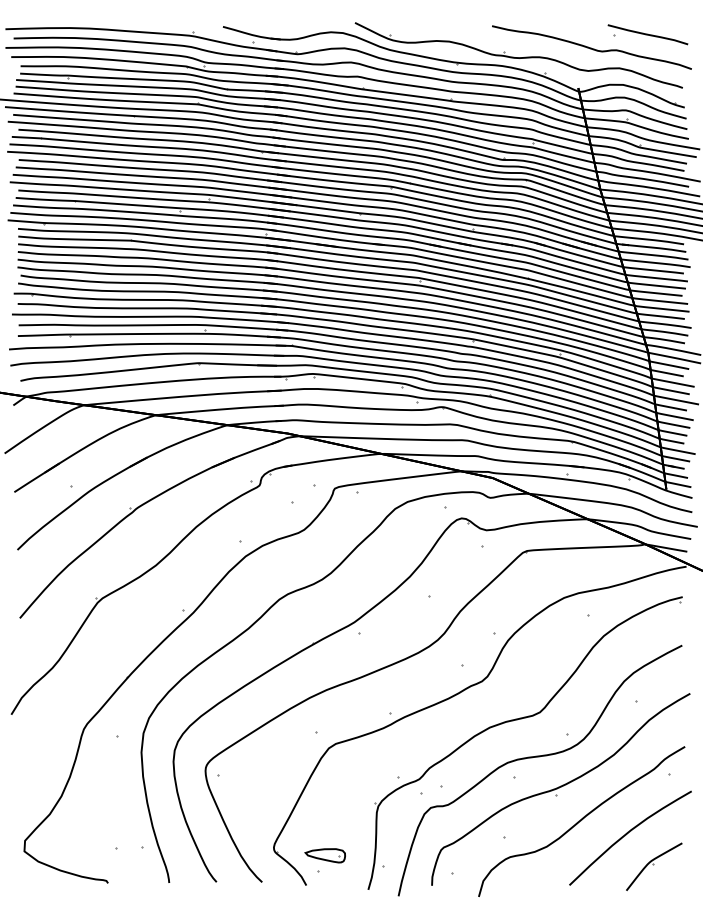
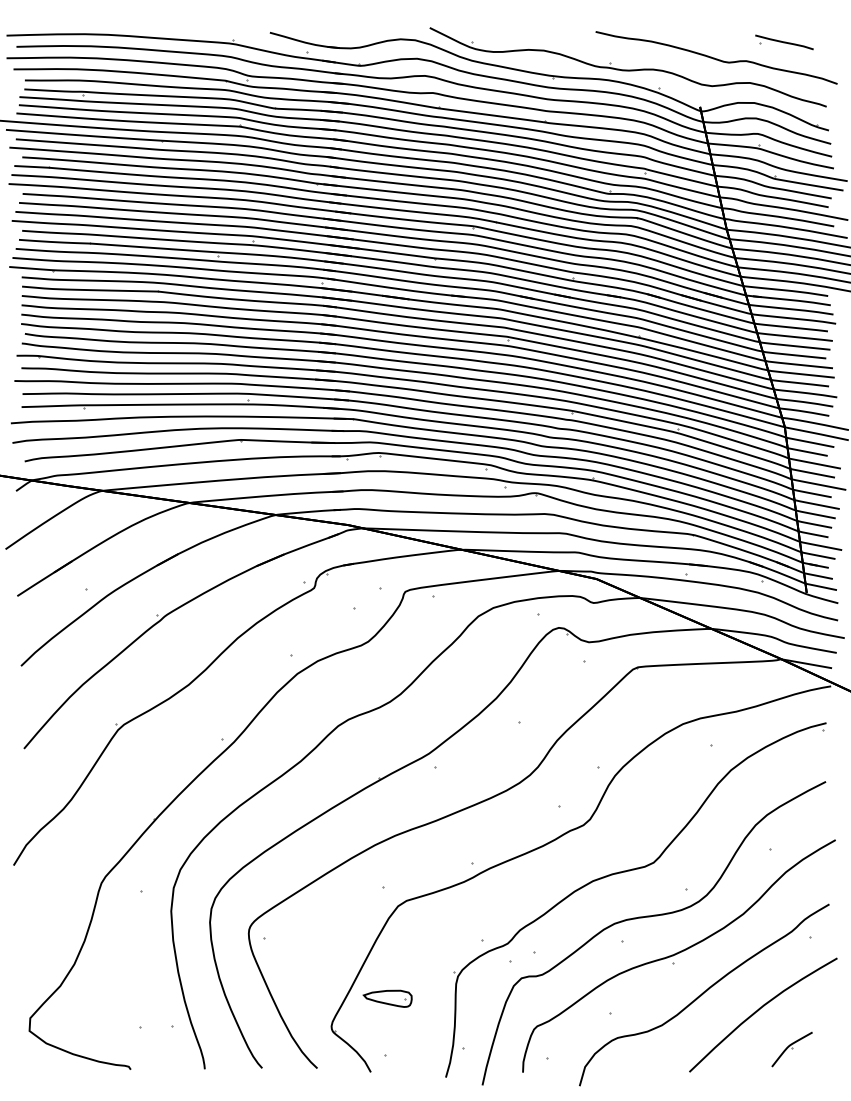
part: (647, 34) -> (783, 42), size x0.6
part: (324, 855) -> (386, 998), moved
part: (654, 866) -> (792, 1049), size x0.6

